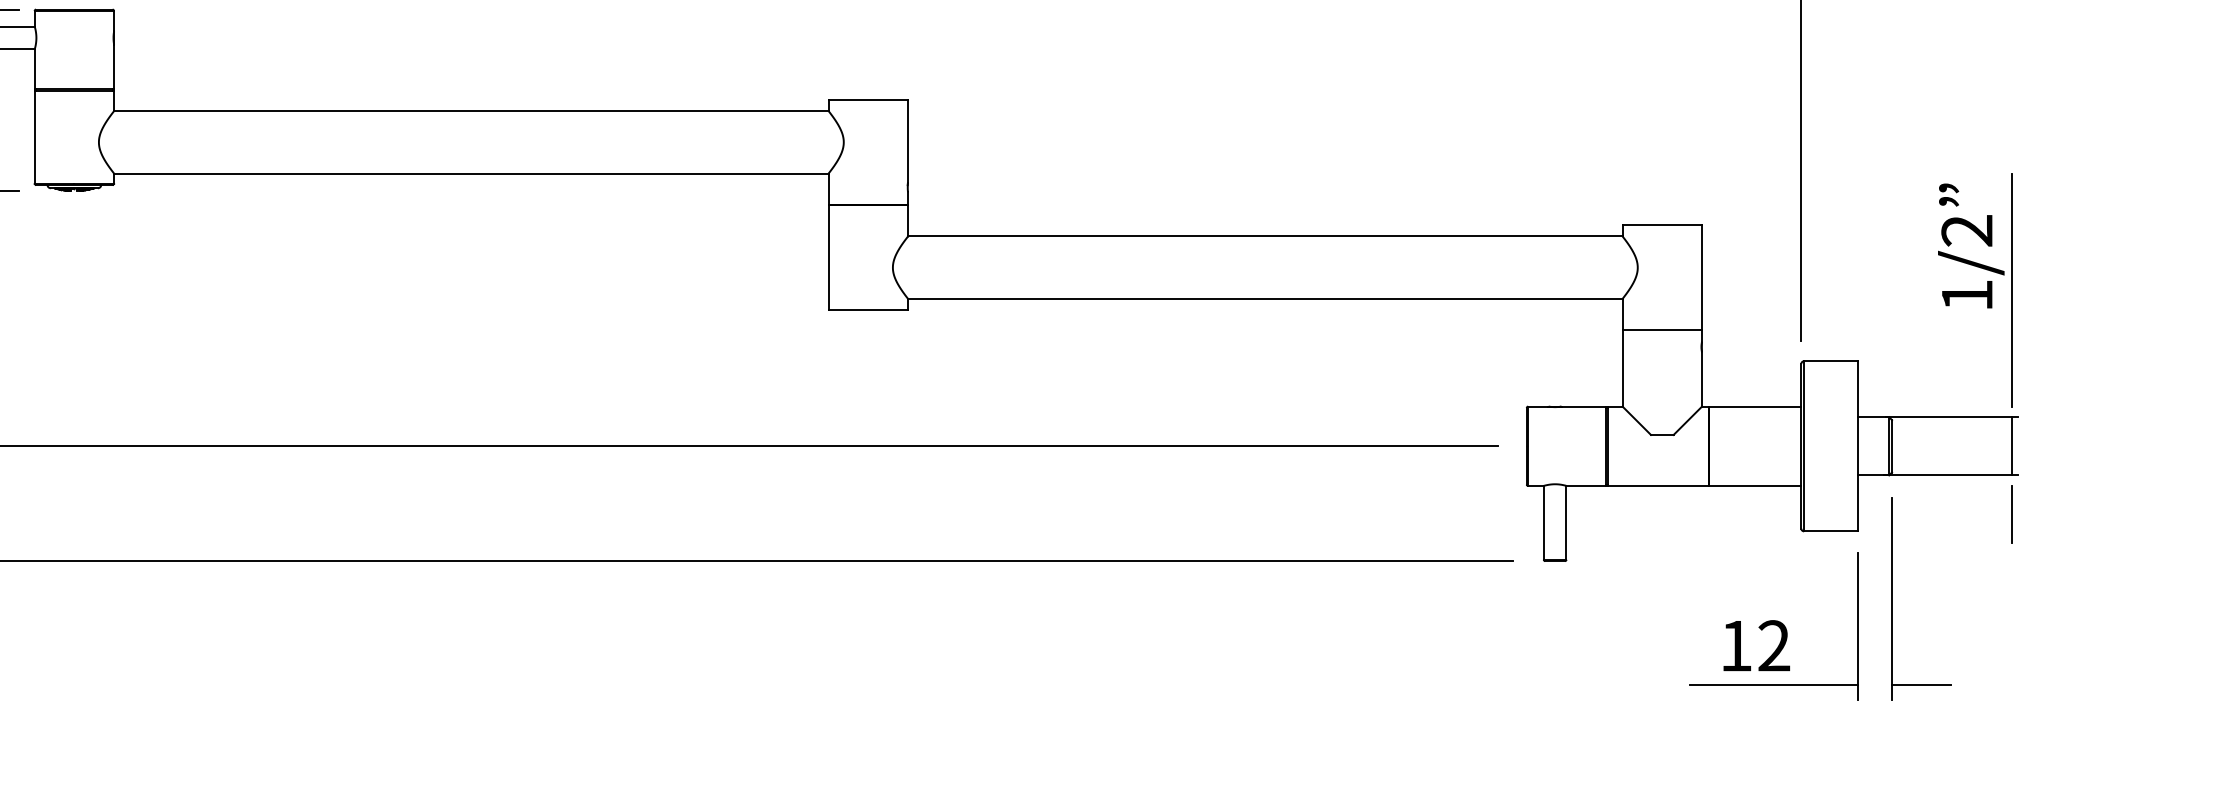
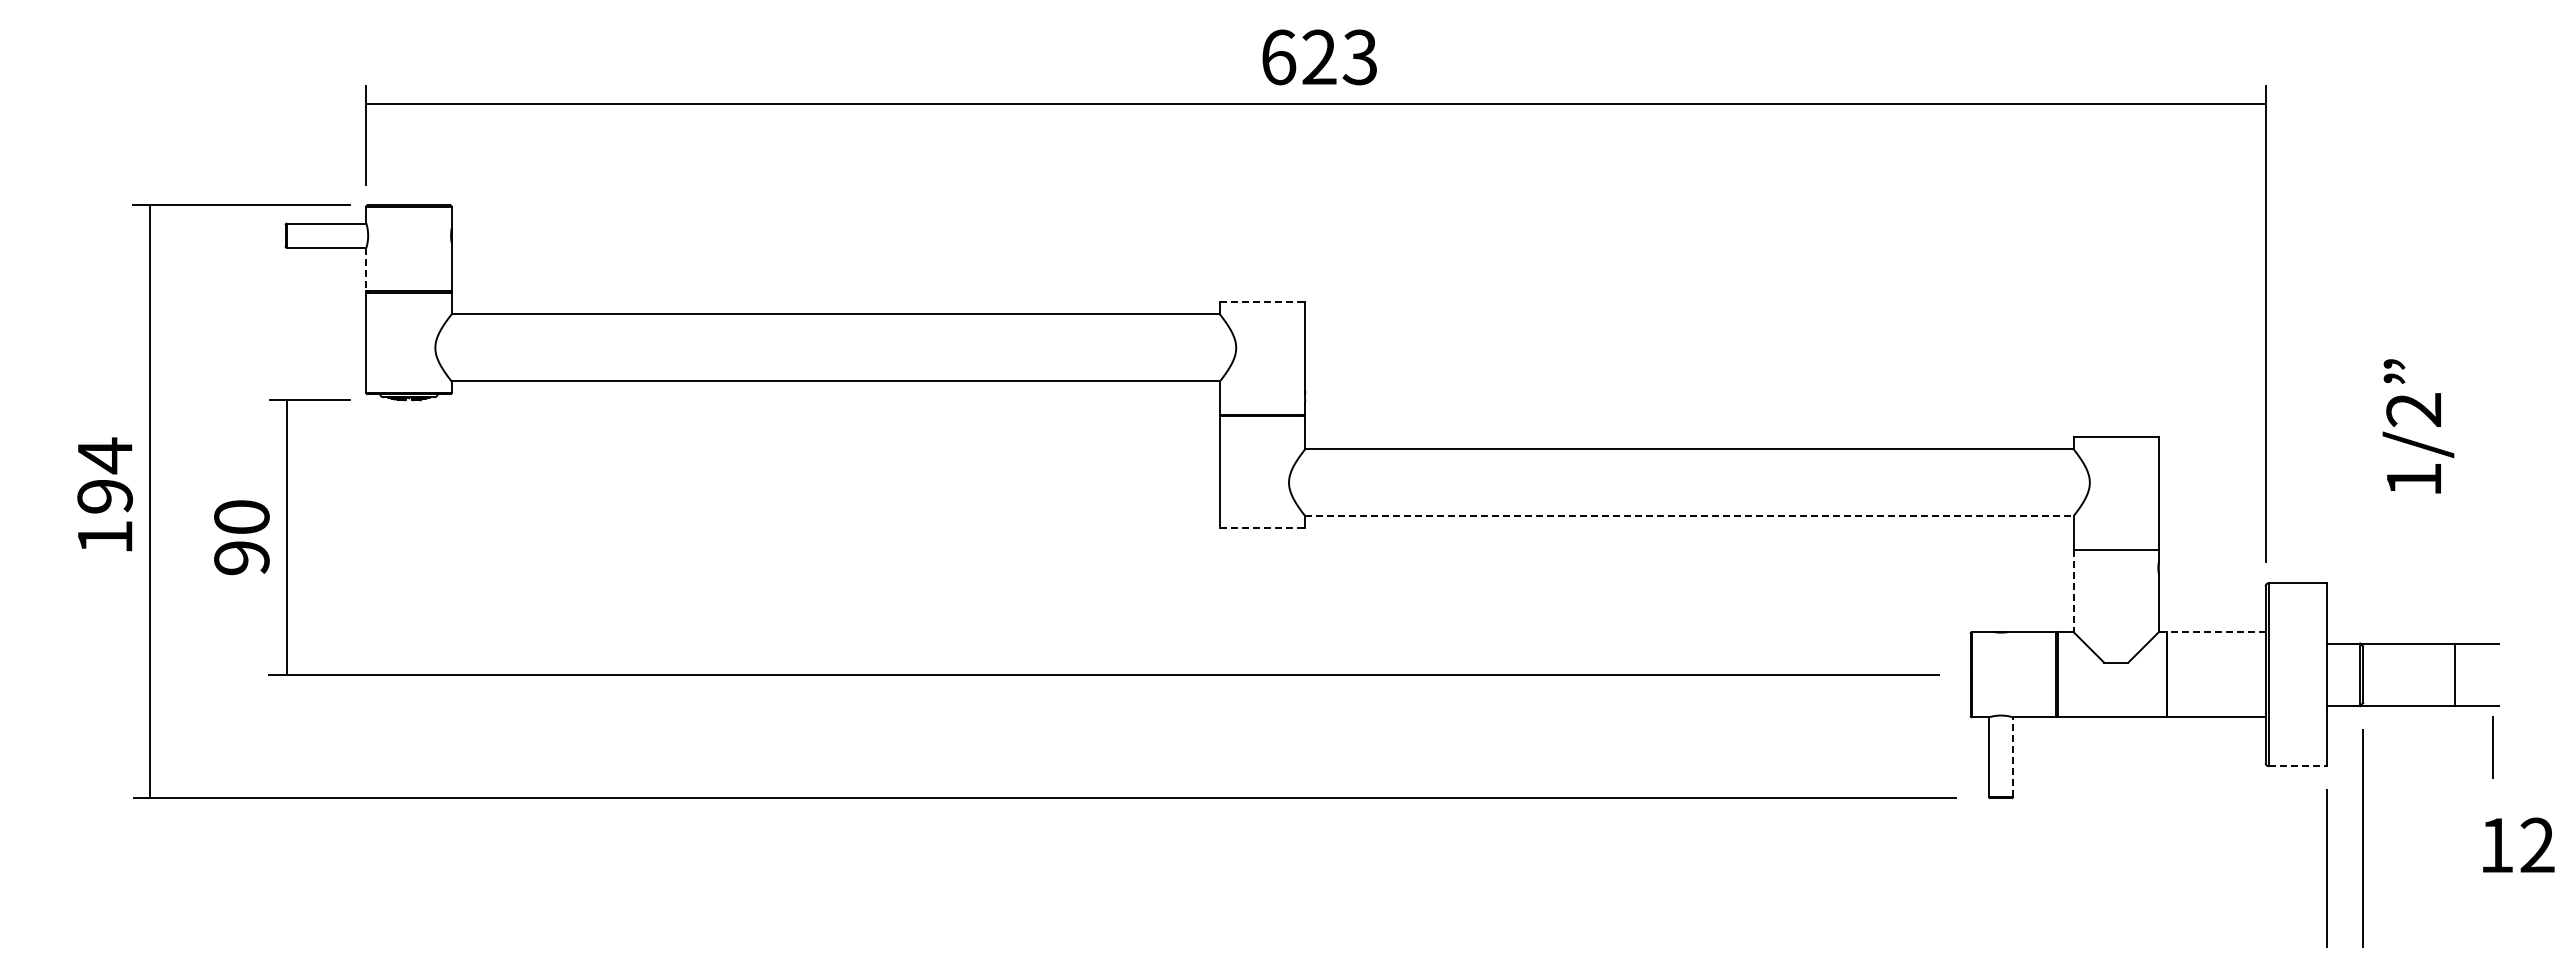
line: (34, 69) -> (366, 269), solid -> dashed
line: (868, 100) -> (1262, 302), solid -> dashed
text: (1971, 246) -> (2418, 426), moved
line: (2012, 289) -> (2492, 506), removed
line: (1265, 299) -> (1689, 516), solid -> dashed
line: (868, 310) -> (1262, 528), solid -> dashed
line: (1622, 368) -> (2073, 591), solid -> dashed
line: (1755, 407) -> (2216, 632), solid -> dashed
line: (2012, 446) -> (2454, 674), moved
line: (1566, 523) -> (2013, 757), solid -> dashed
line: (1830, 531) -> (2297, 766), solid -> dashed
text: (1756, 645) -> (2518, 844), moved
line: (1773, 685) -> (2235, 931), removed
line: (1921, 685) -> (2394, 931), removed

